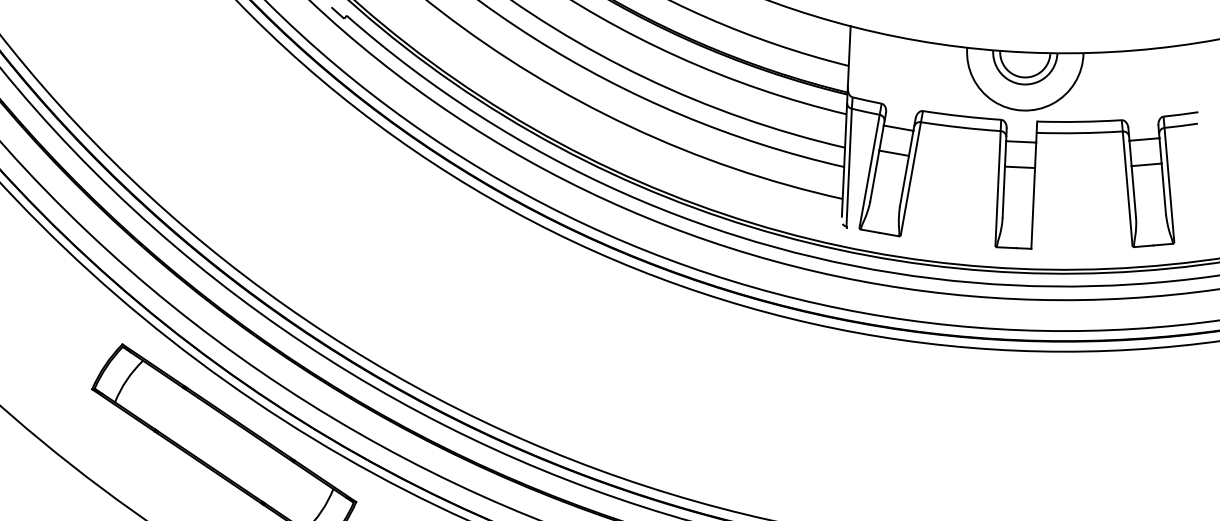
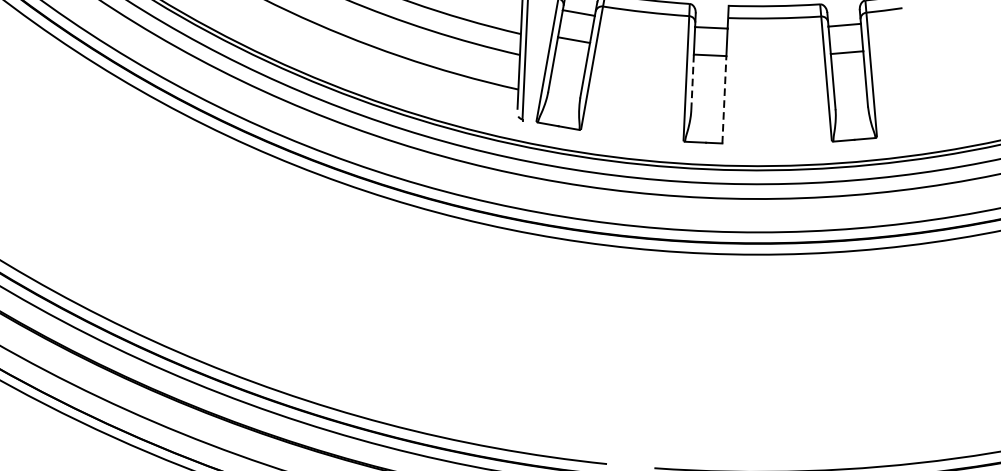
line: (1003, 192) -> (692, 82), solid -> dashed
line: (1033, 207) -> (724, 98), solid -> dashed

